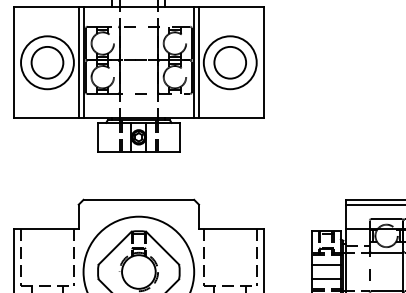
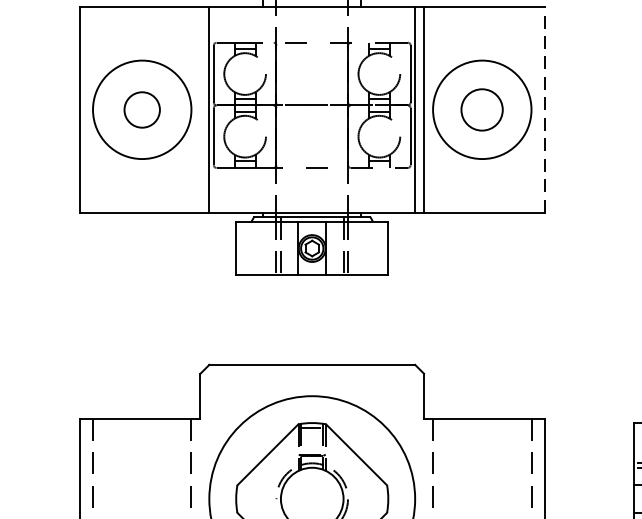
circle: (47, 62) -> (142, 109), size x0.6
line: (78, 62) -> (199, 109), removed
circle: (229, 62) -> (480, 109), size x0.7
line: (263, 62) -> (544, 109), solid -> dashed

